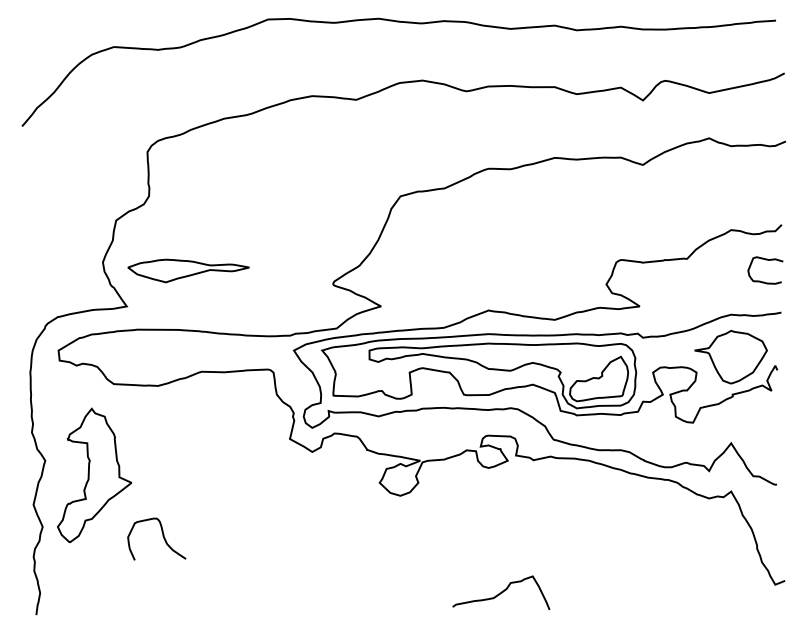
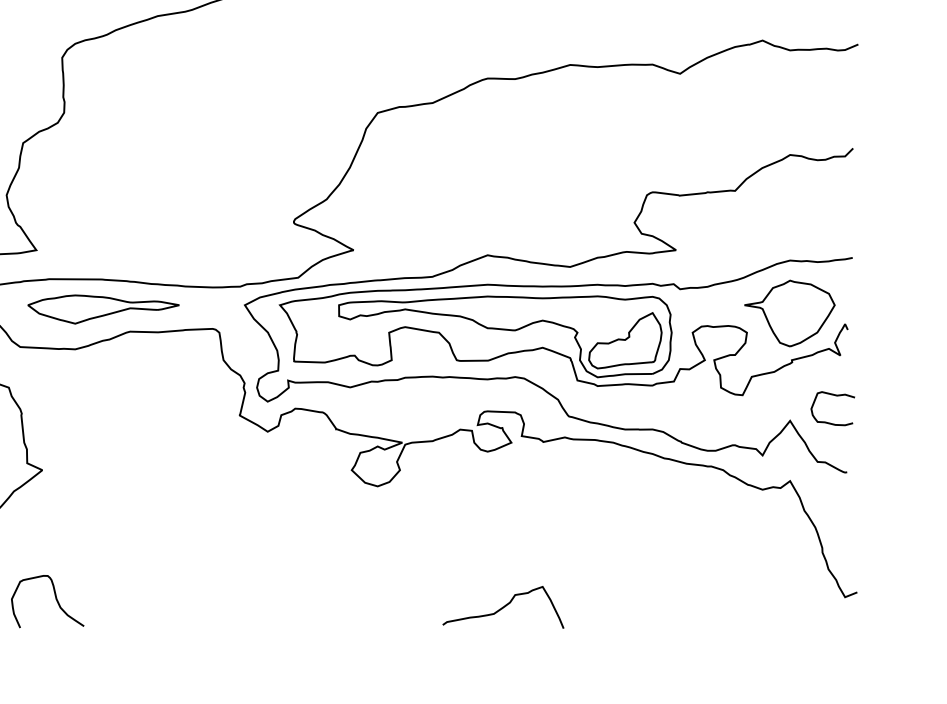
curve: (765, 260) -> (832, 396), moved
part: (188, 270) -> (103, 308), moved
curve: (162, 536) -> (54, 598), moved

